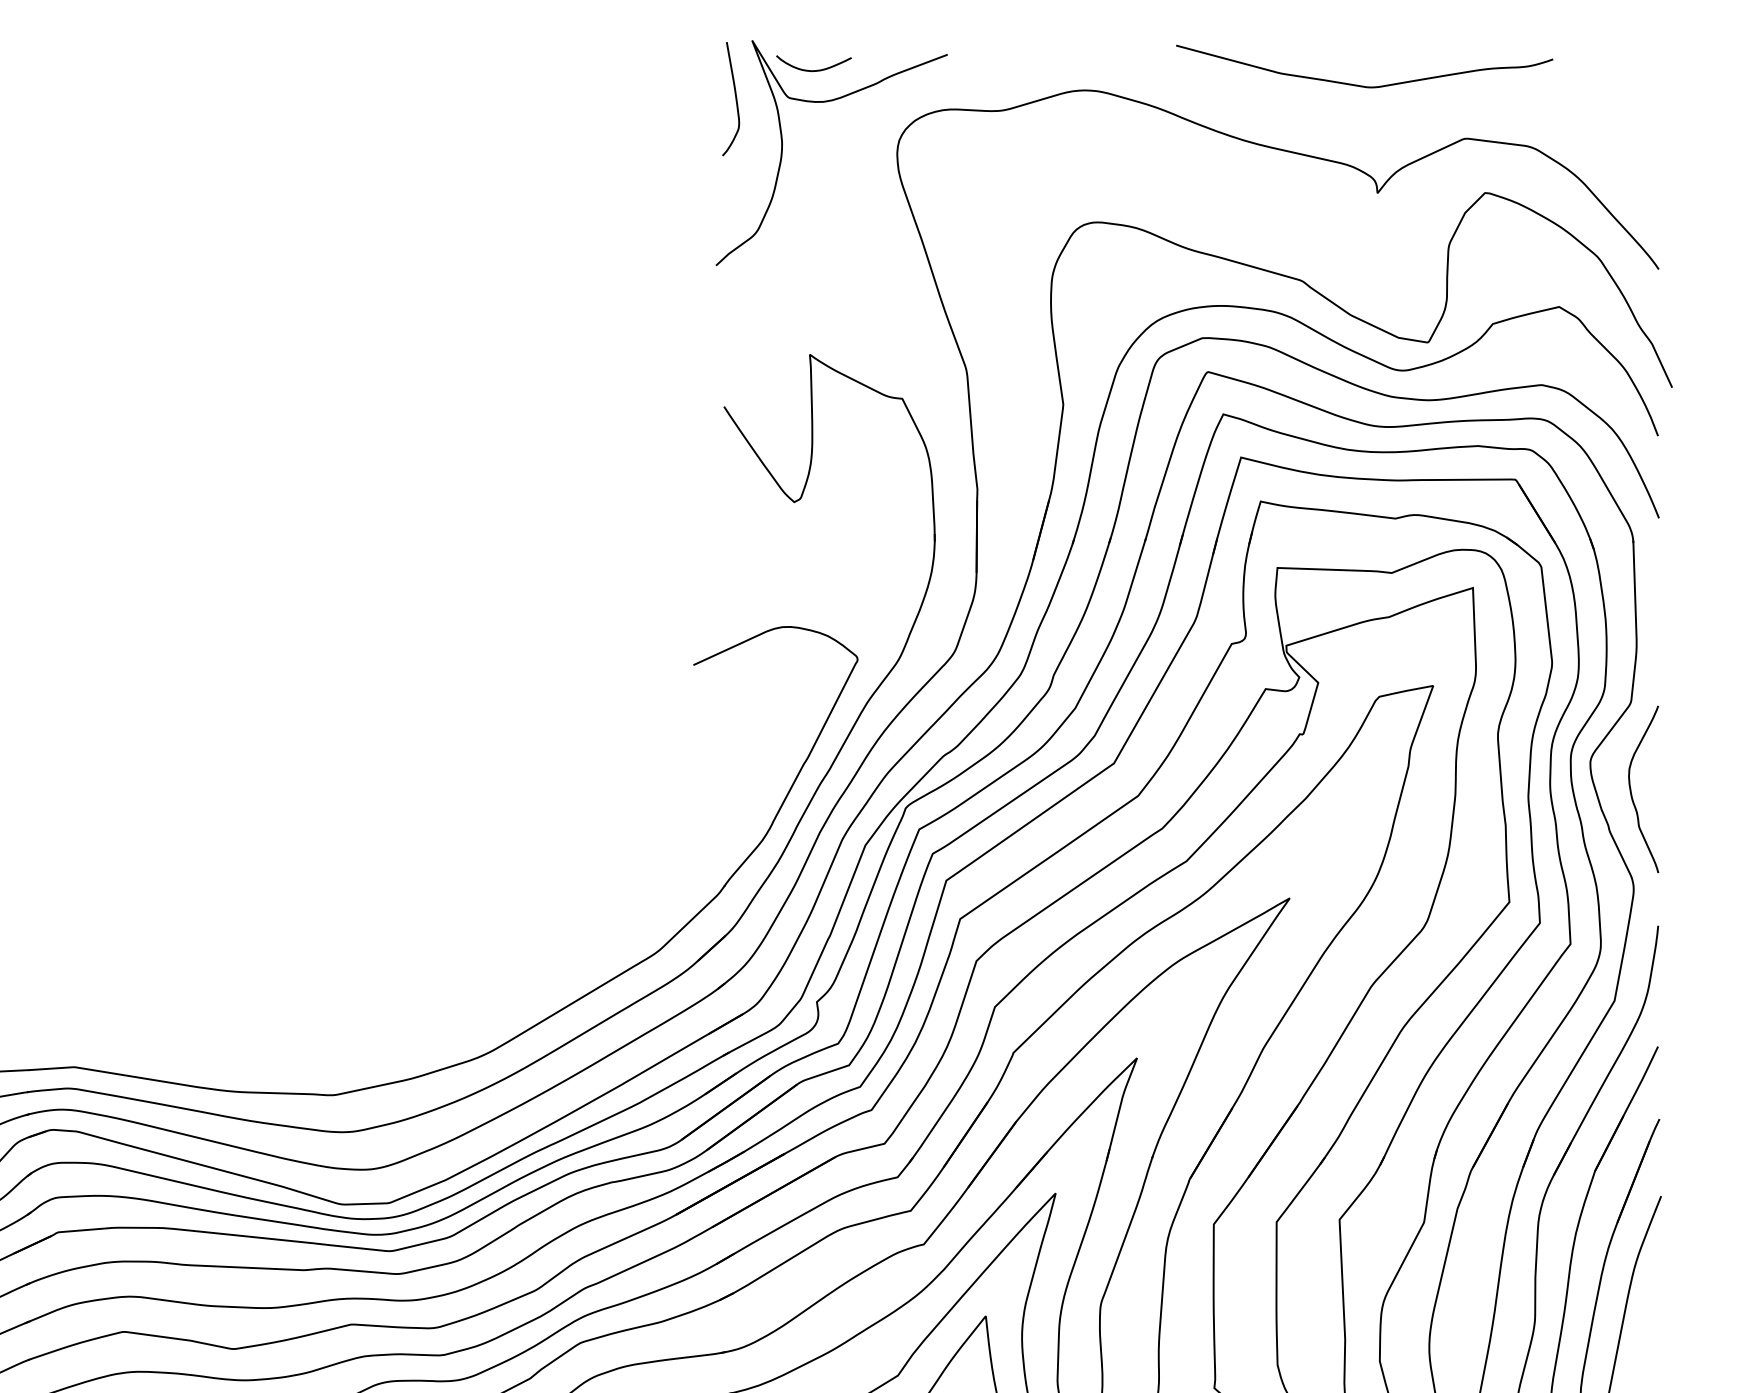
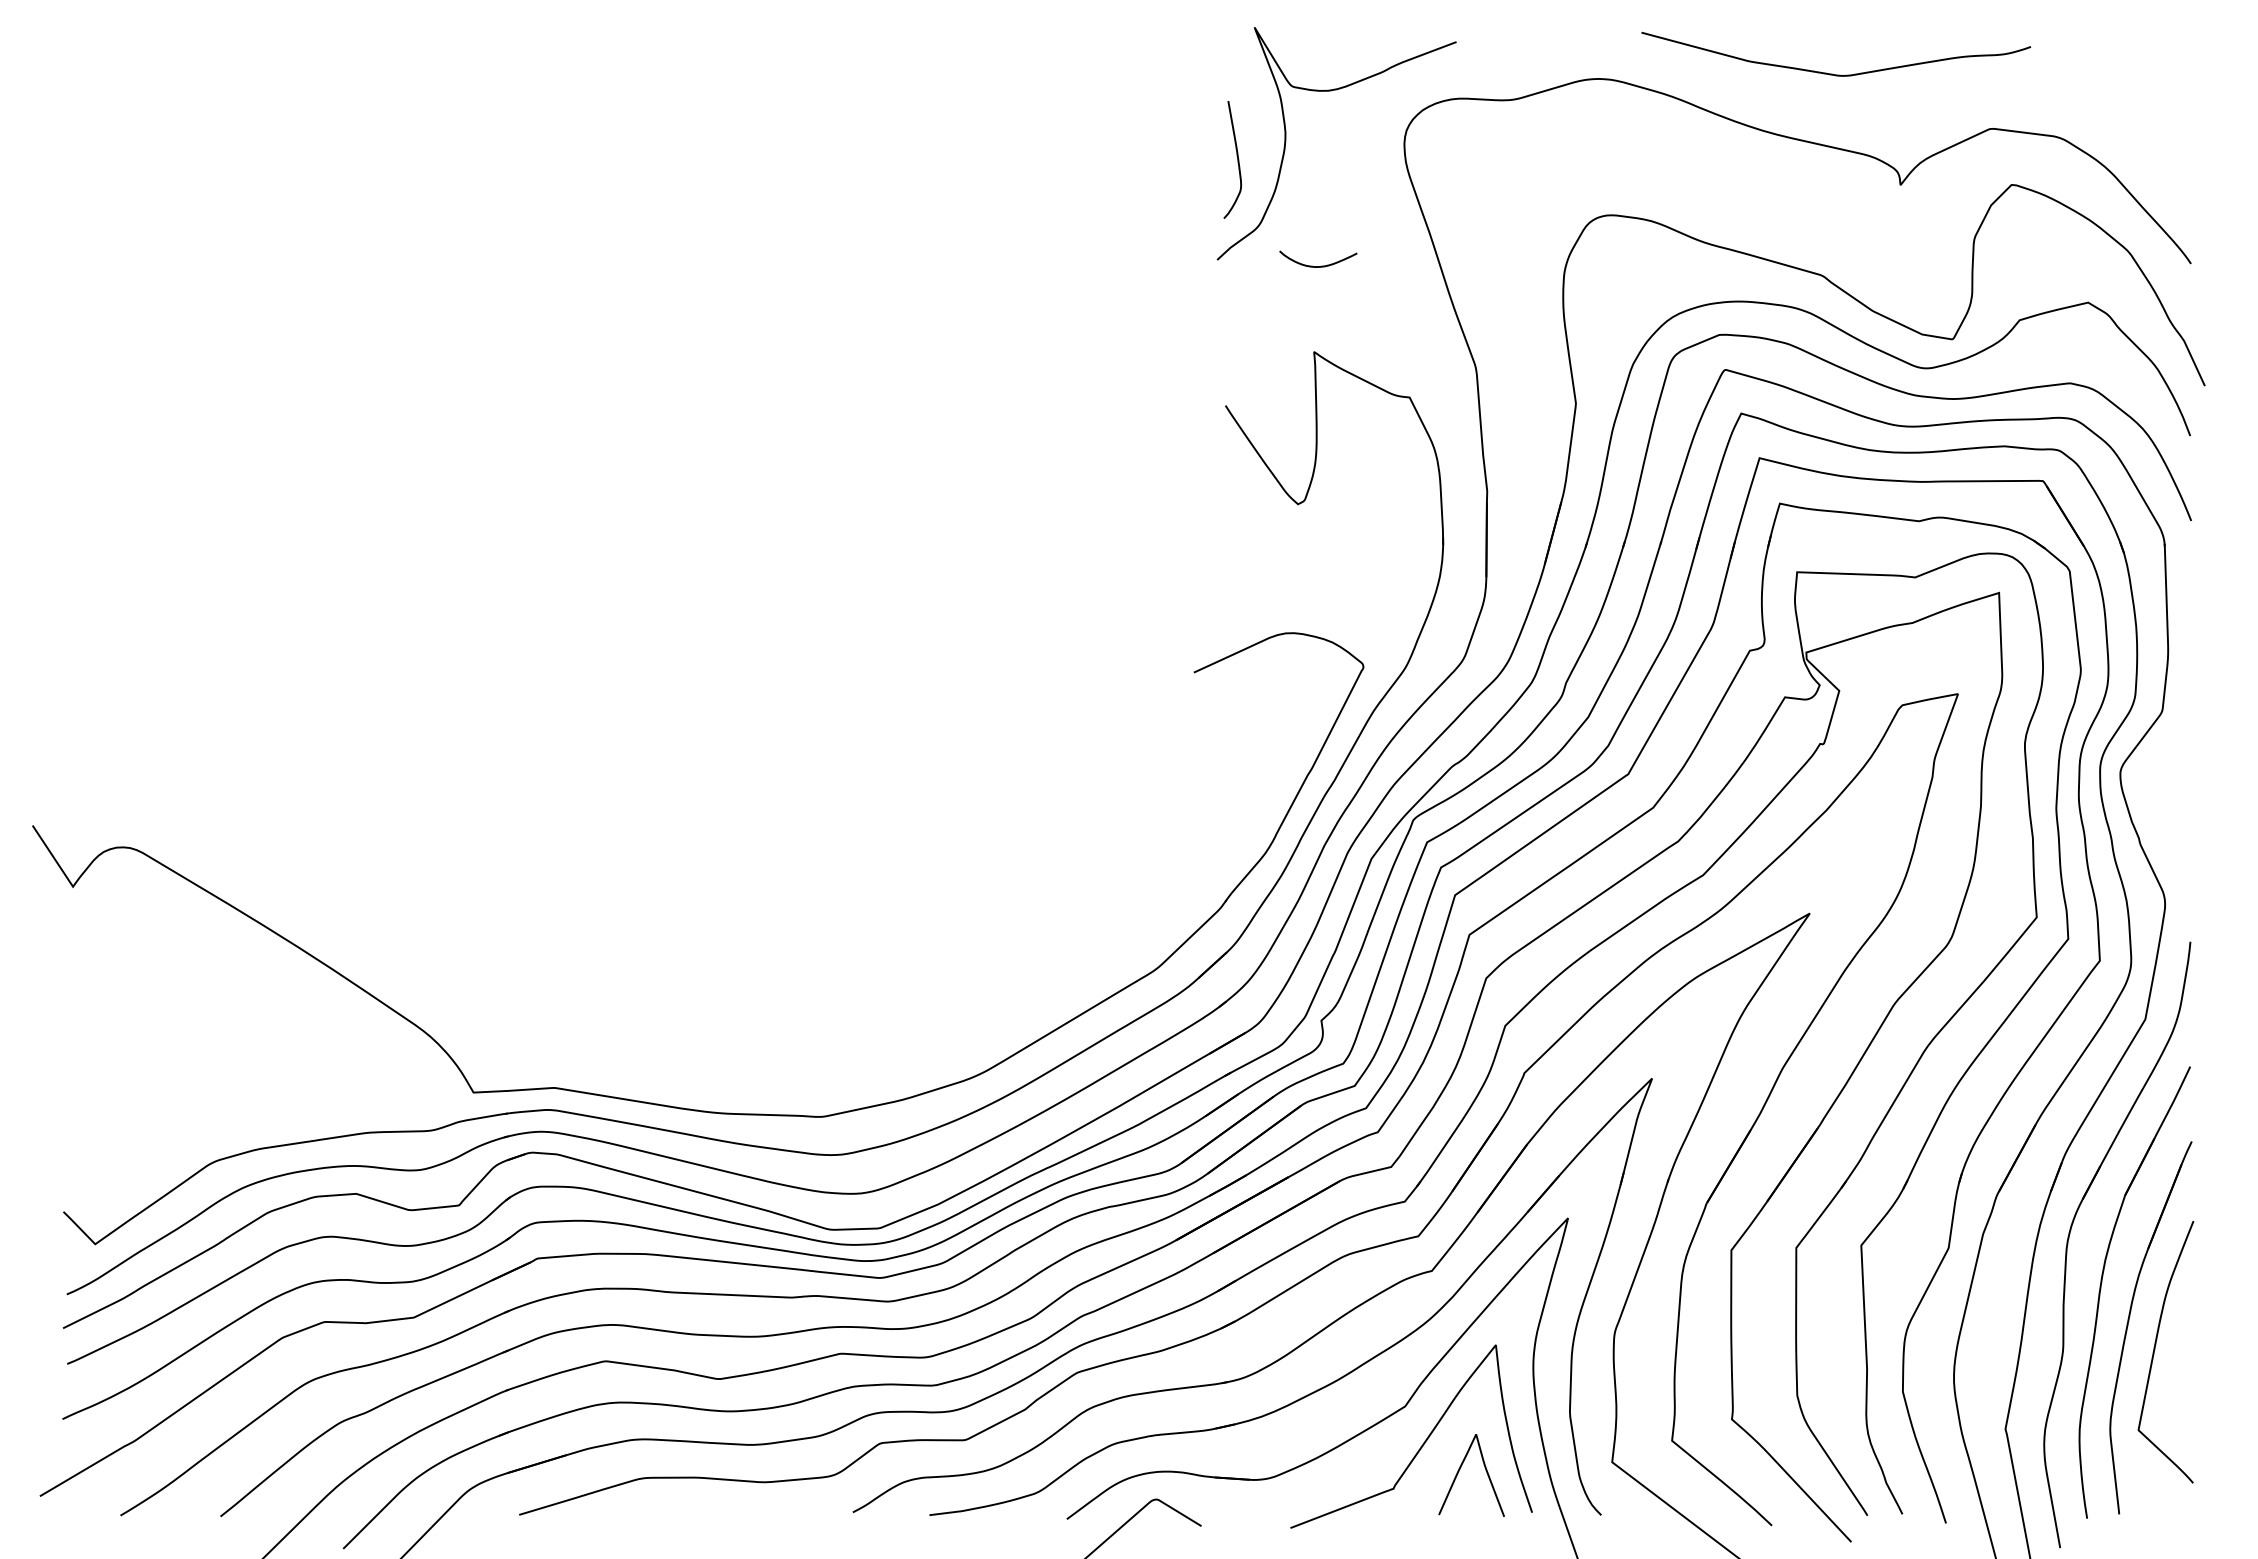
curve: (816, 69) -> (1321, 265), moved
curve: (1361, 85) -> (1832, 73), moved
curve: (734, 95) -> (1236, 156), moved
curve: (1632, 792) -> (2163, 804), removed

